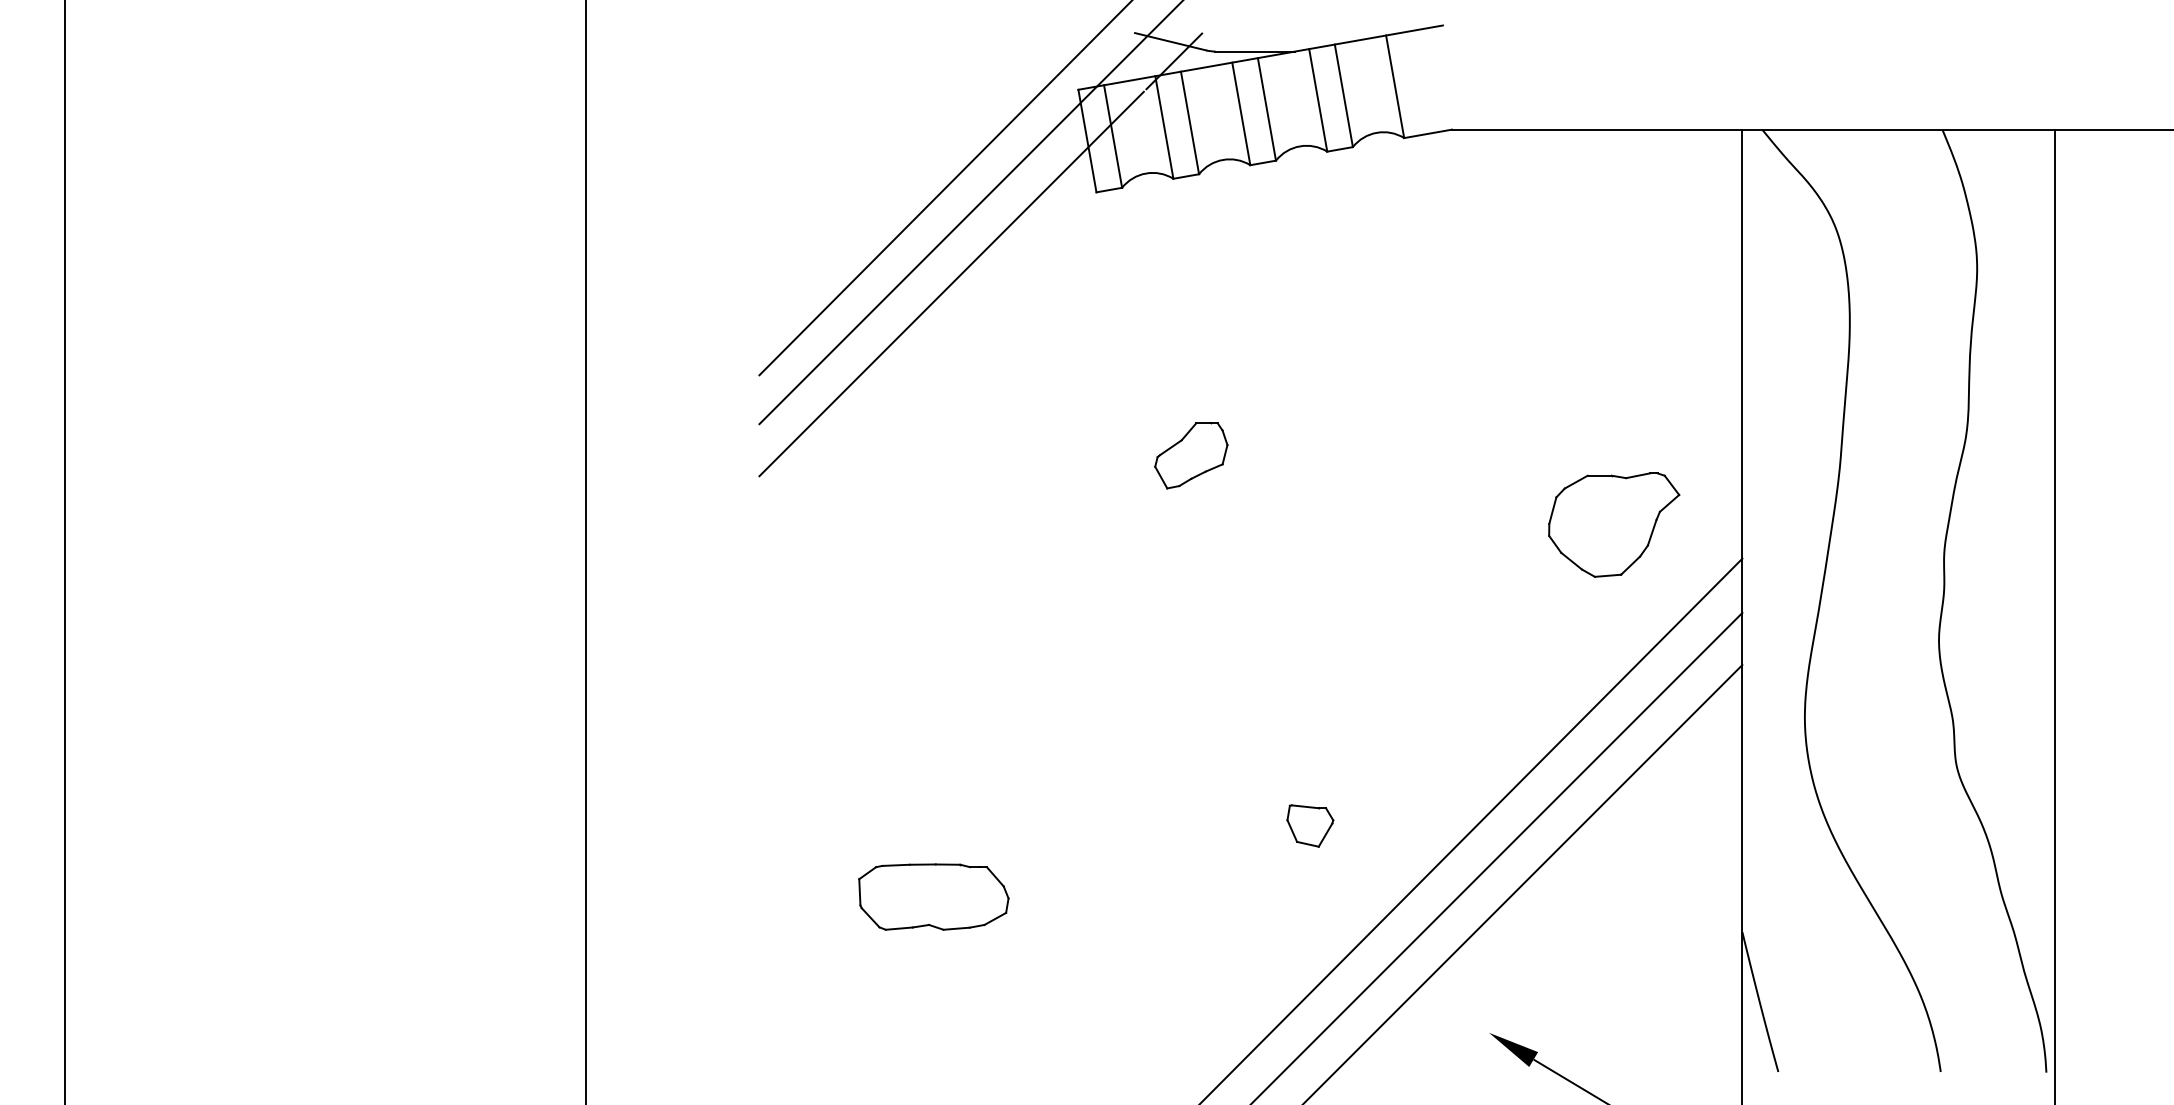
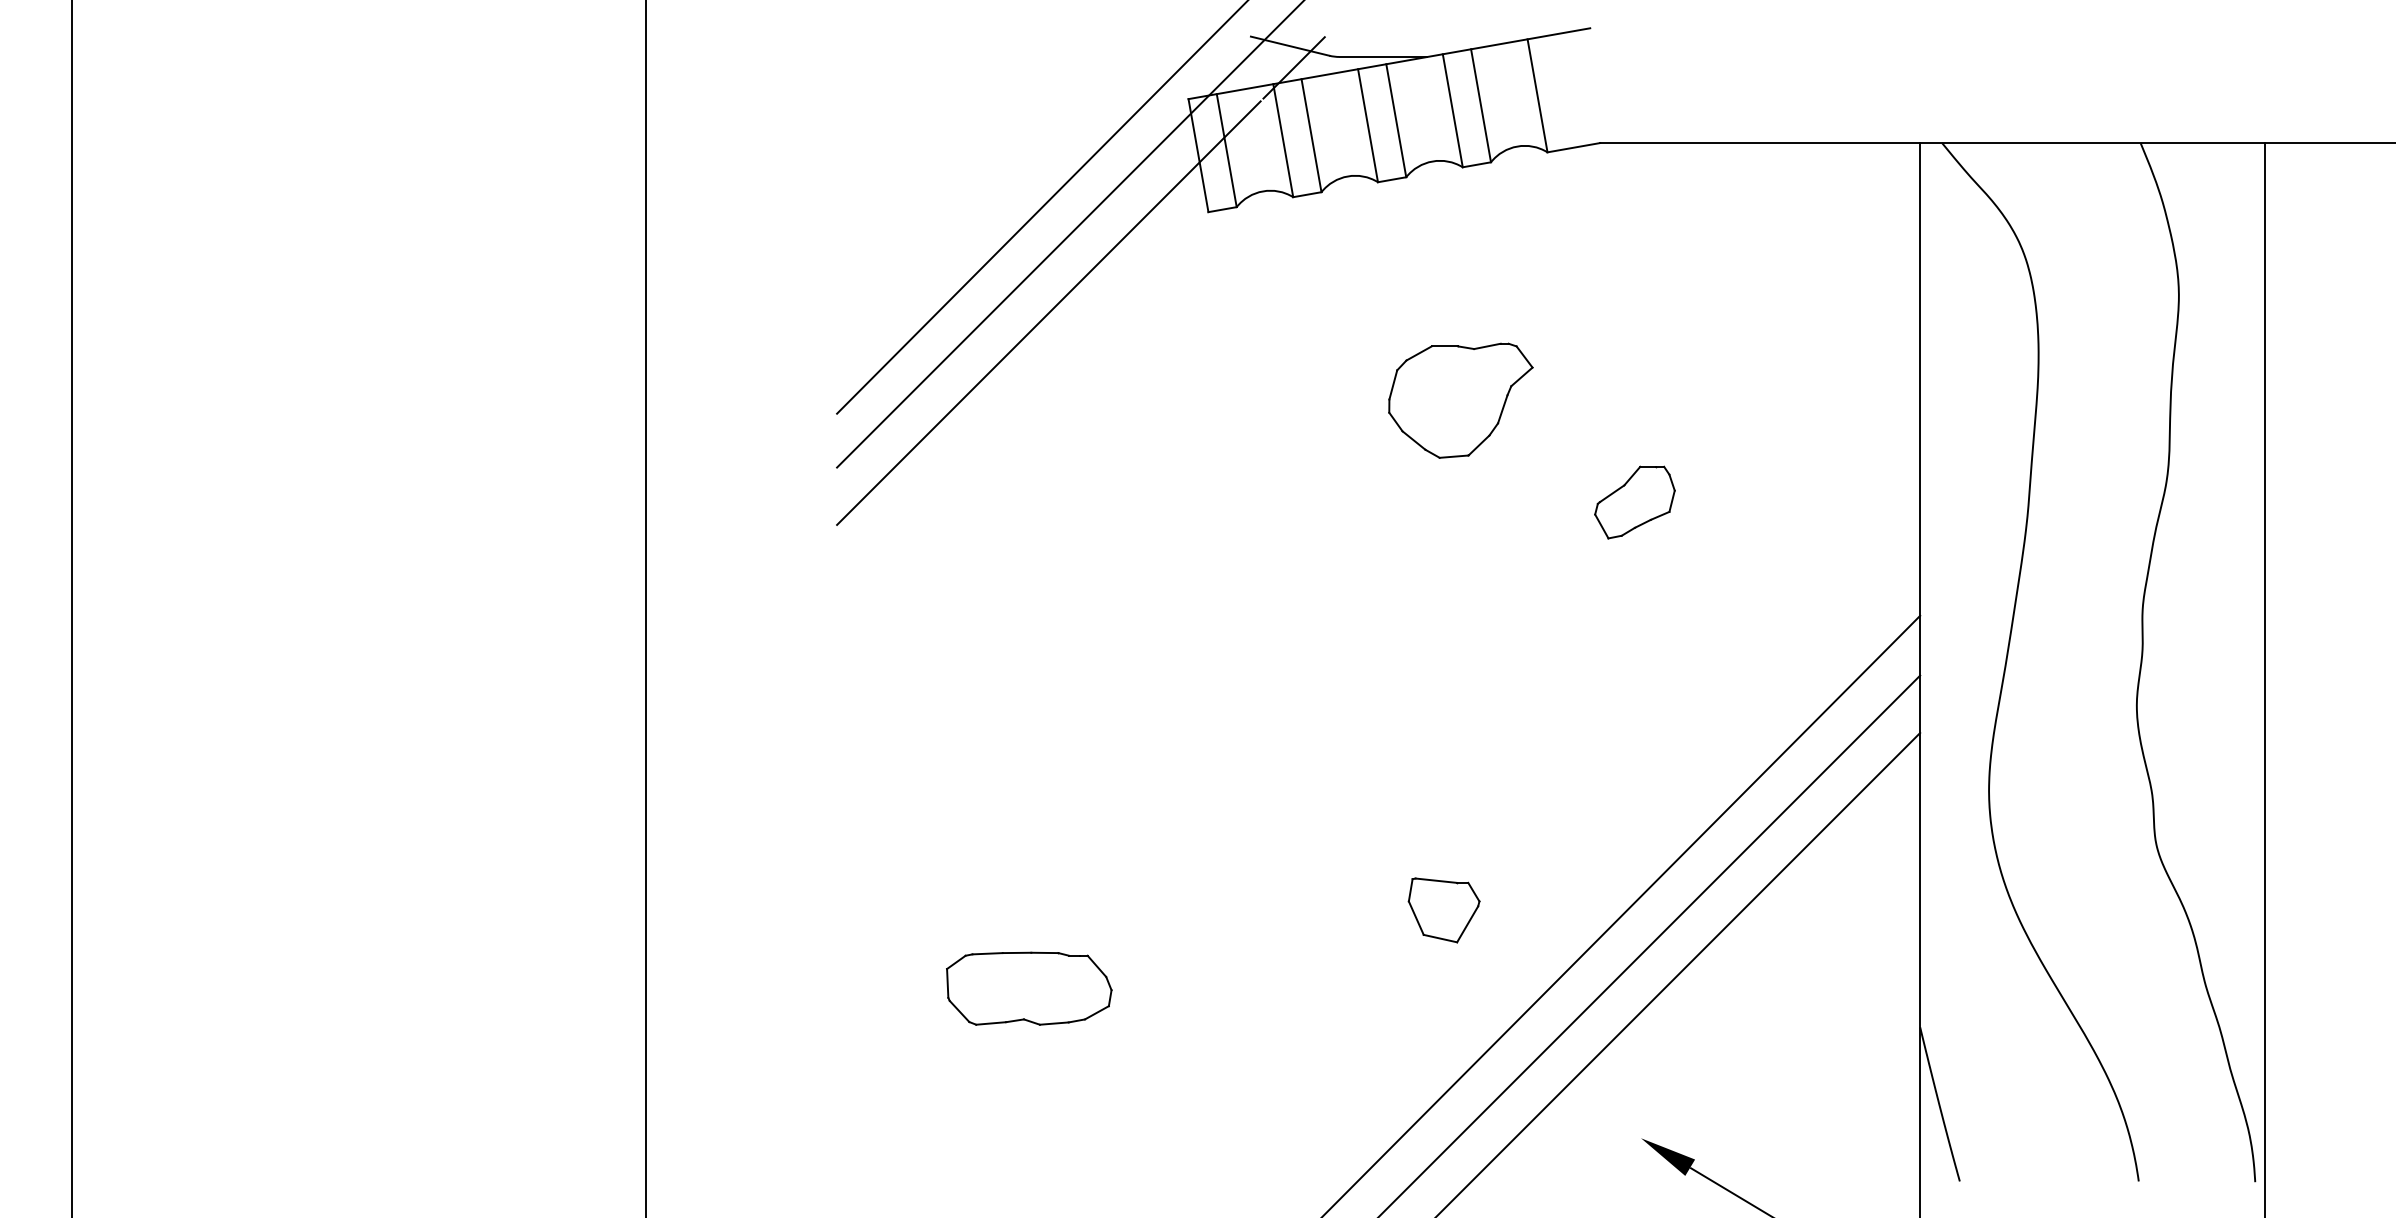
part: (1190, 455) -> (1634, 502), moved
part: (1613, 524) -> (1460, 400), moved
part: (1309, 826) -> (1443, 910), size x1.4

